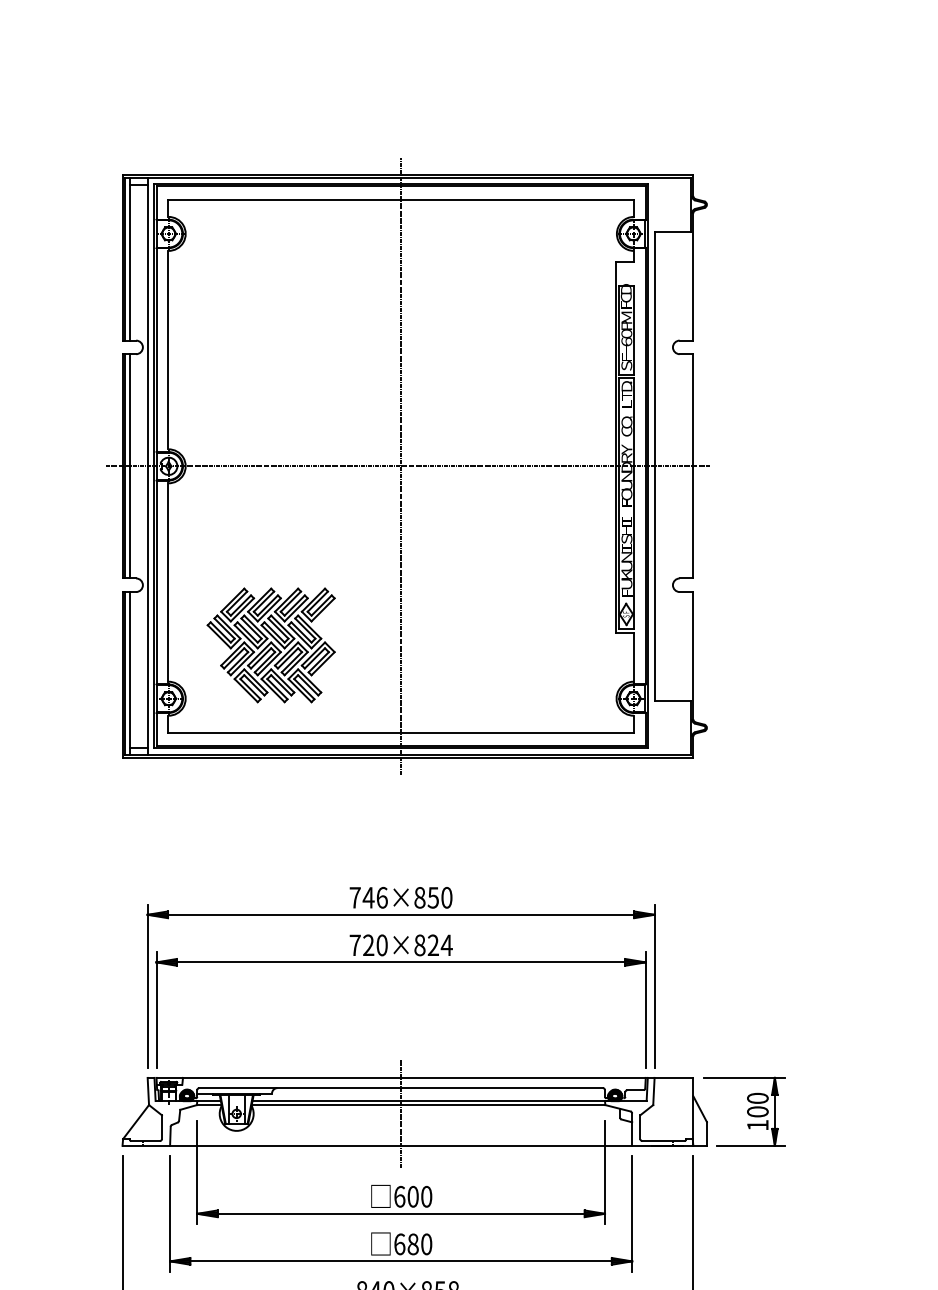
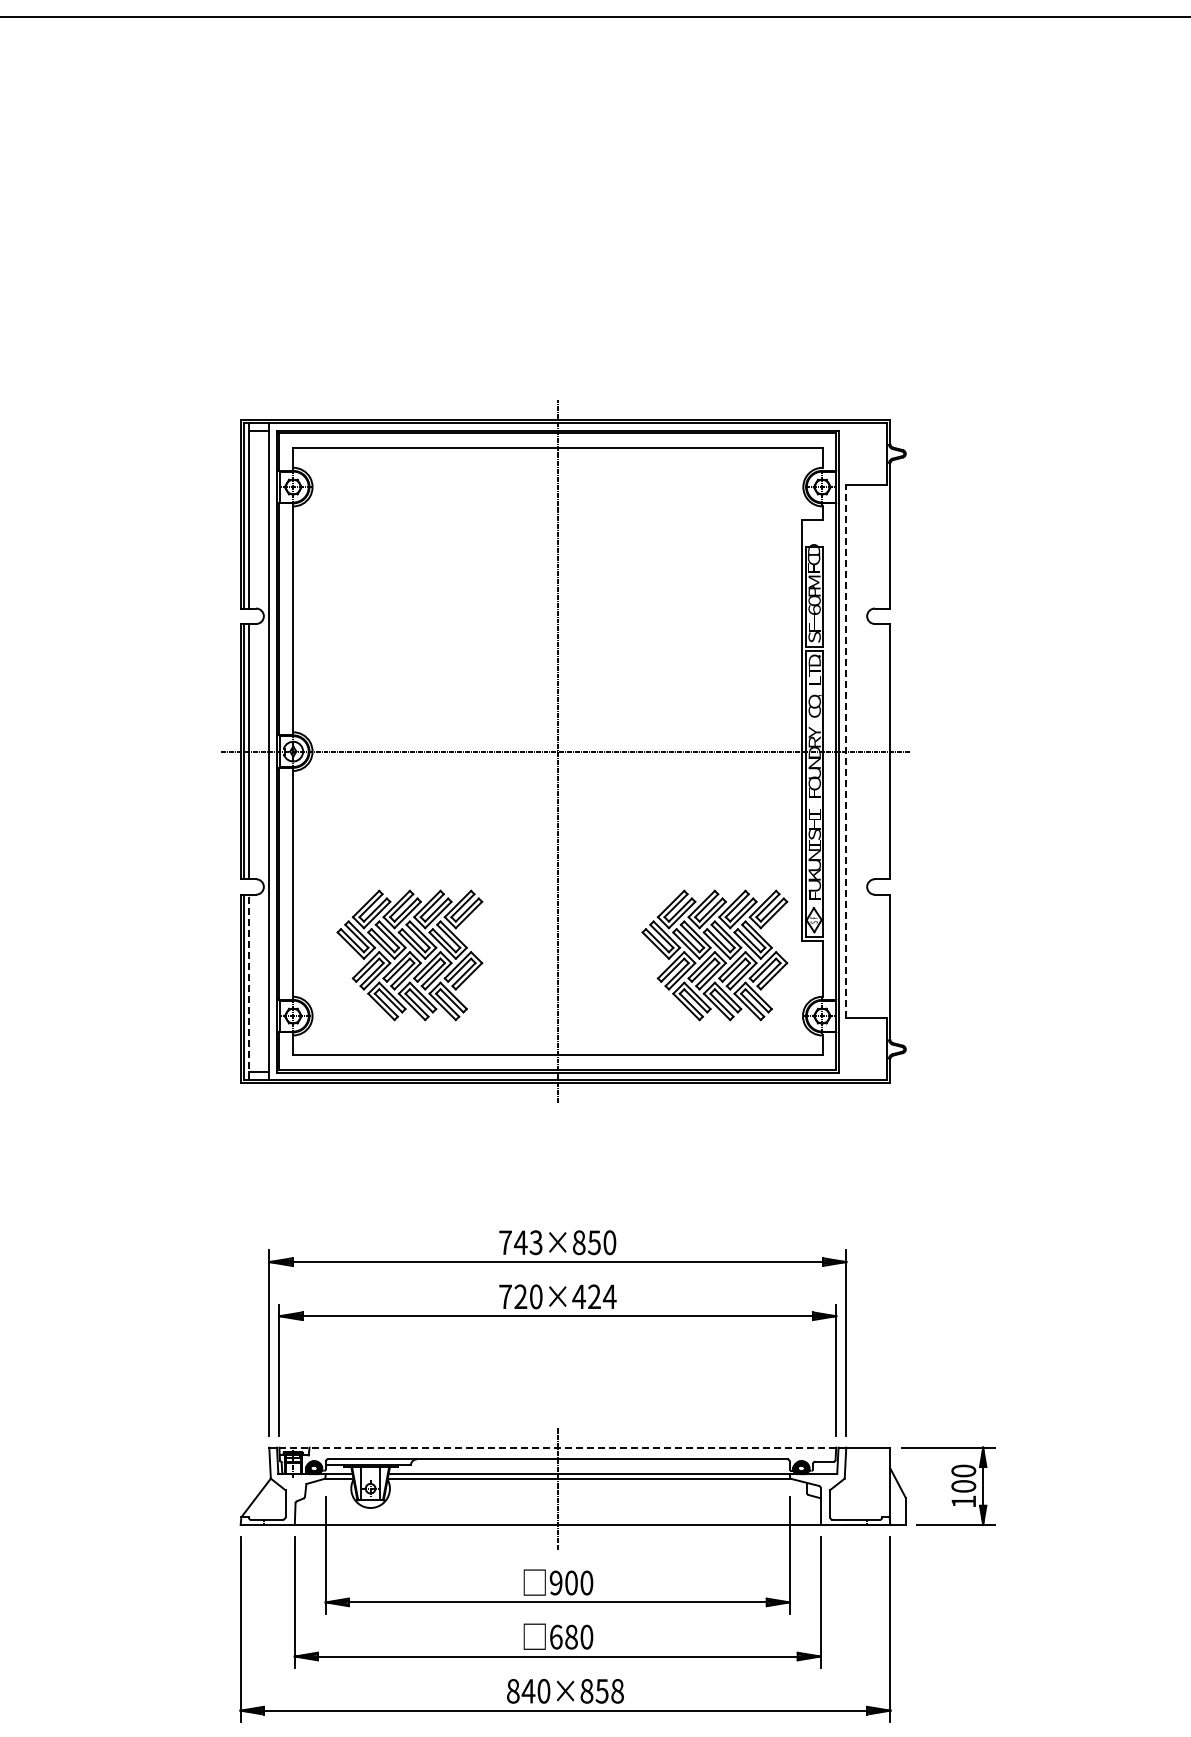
line: (654, 466) -> (846, 751), solid -> dashed
part: (538, 645) -> (714, 955), added
line: (130, 673) -> (249, 987), solid -> dashed
text: (381, 897) -> (535, 1242), 746×850 -> 743×850
text: (419, 945) -> (578, 1296), 720×824 -> 720×424
line: (401, 1077) -> (558, 1447), solid -> dashed
text: (399, 1196) -> (555, 1582), 600 -> 900

